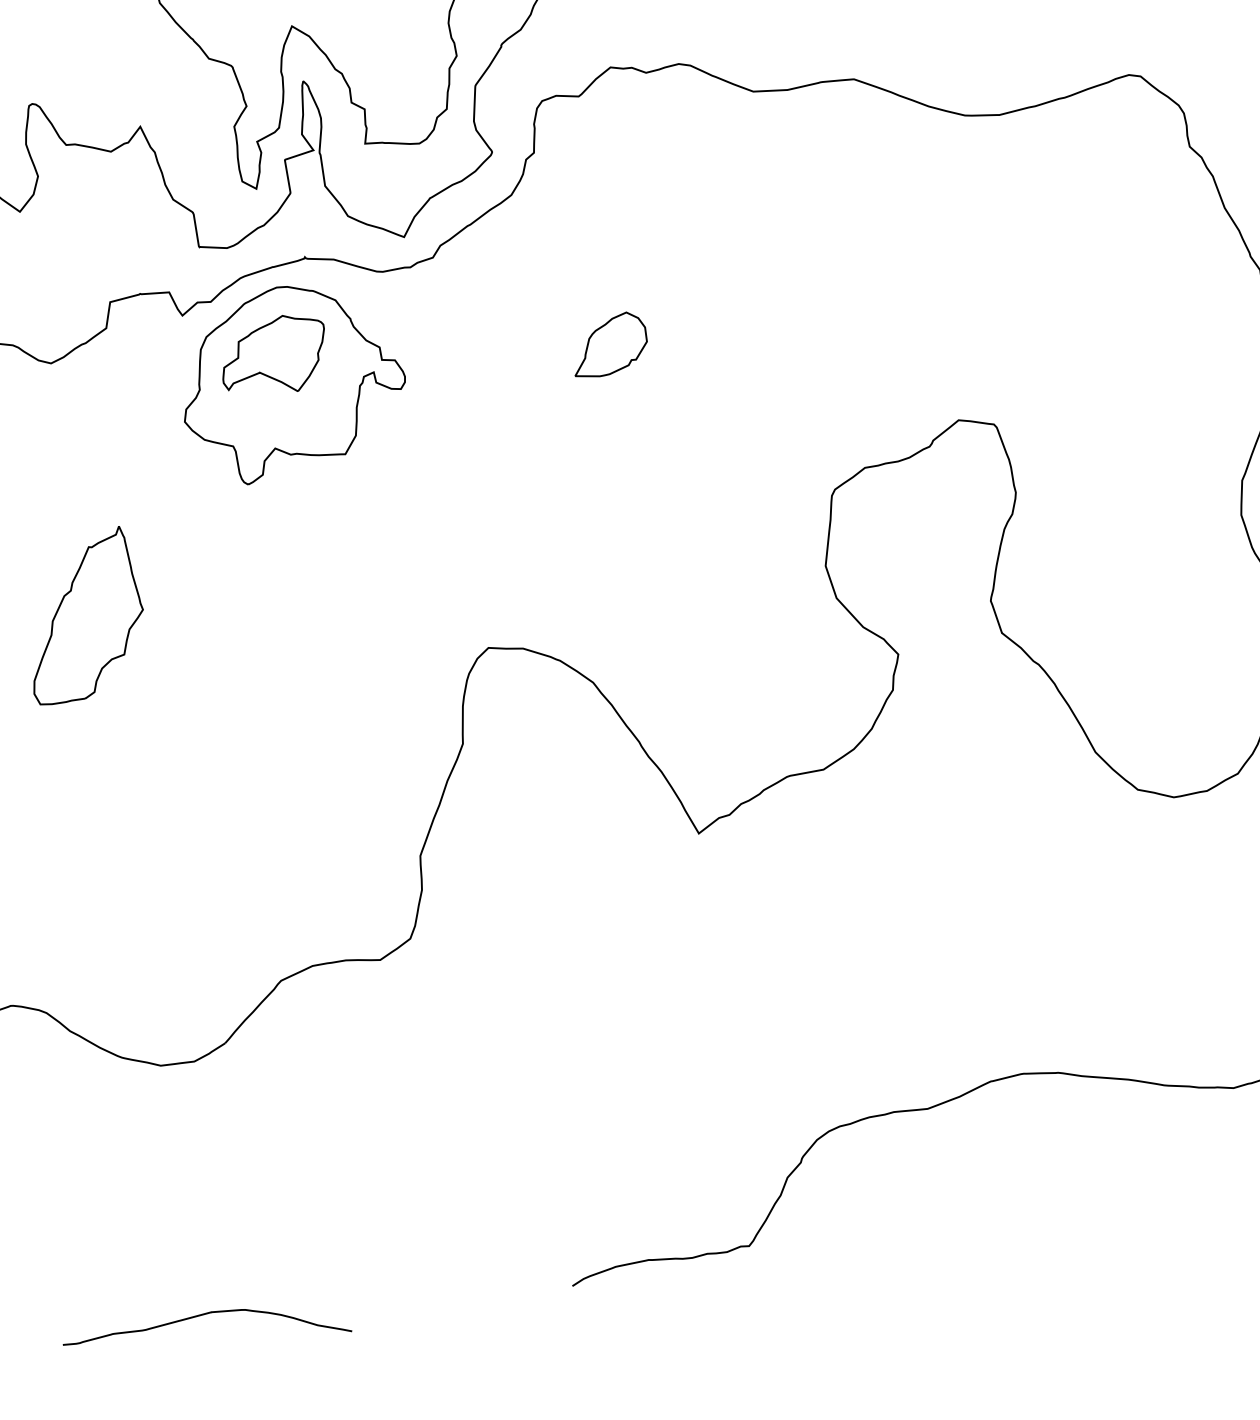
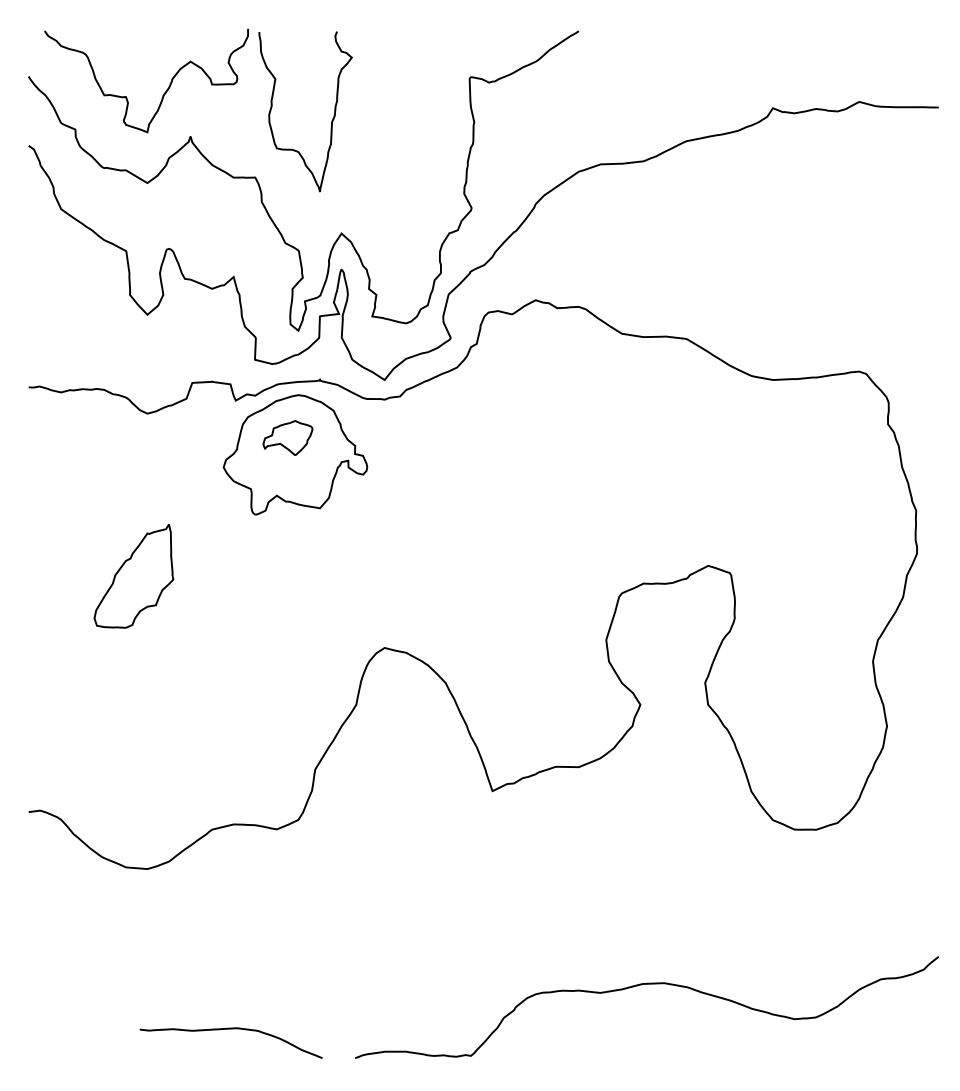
part: (608, 344) -> (498, 473), removed
part: (273, 355) -> (287, 437), size x0.7
curve: (202, 1316) -> (230, 1029), moved

